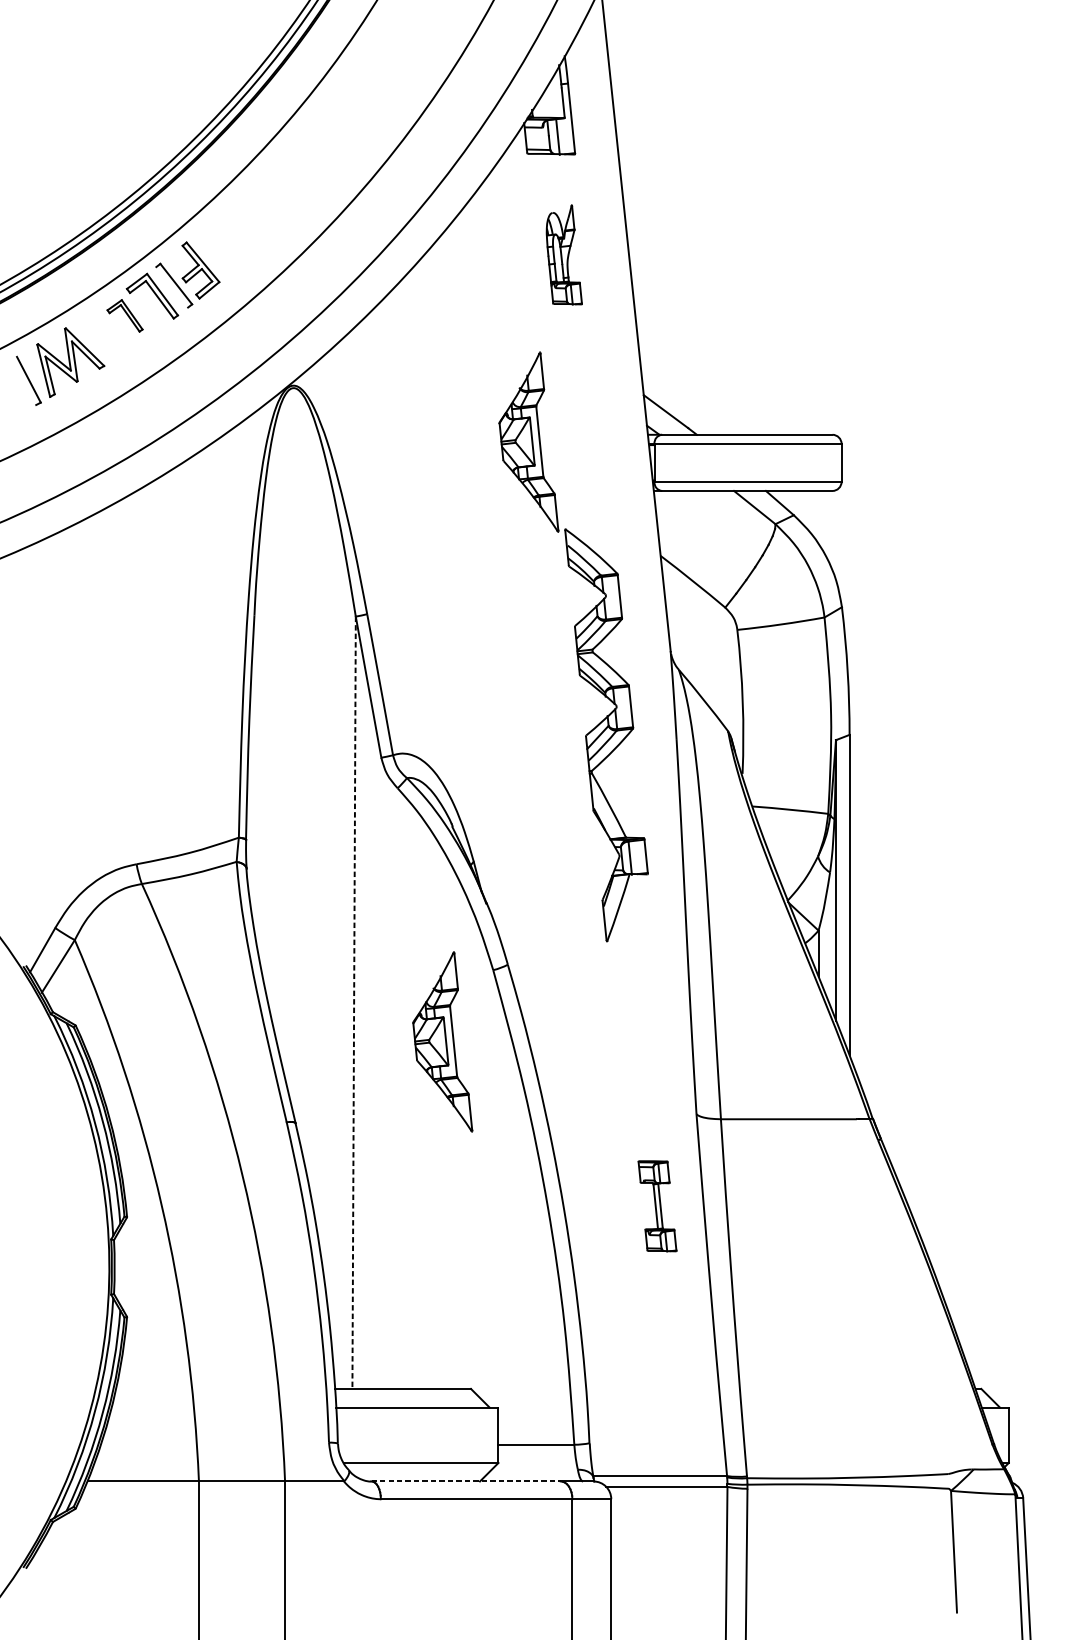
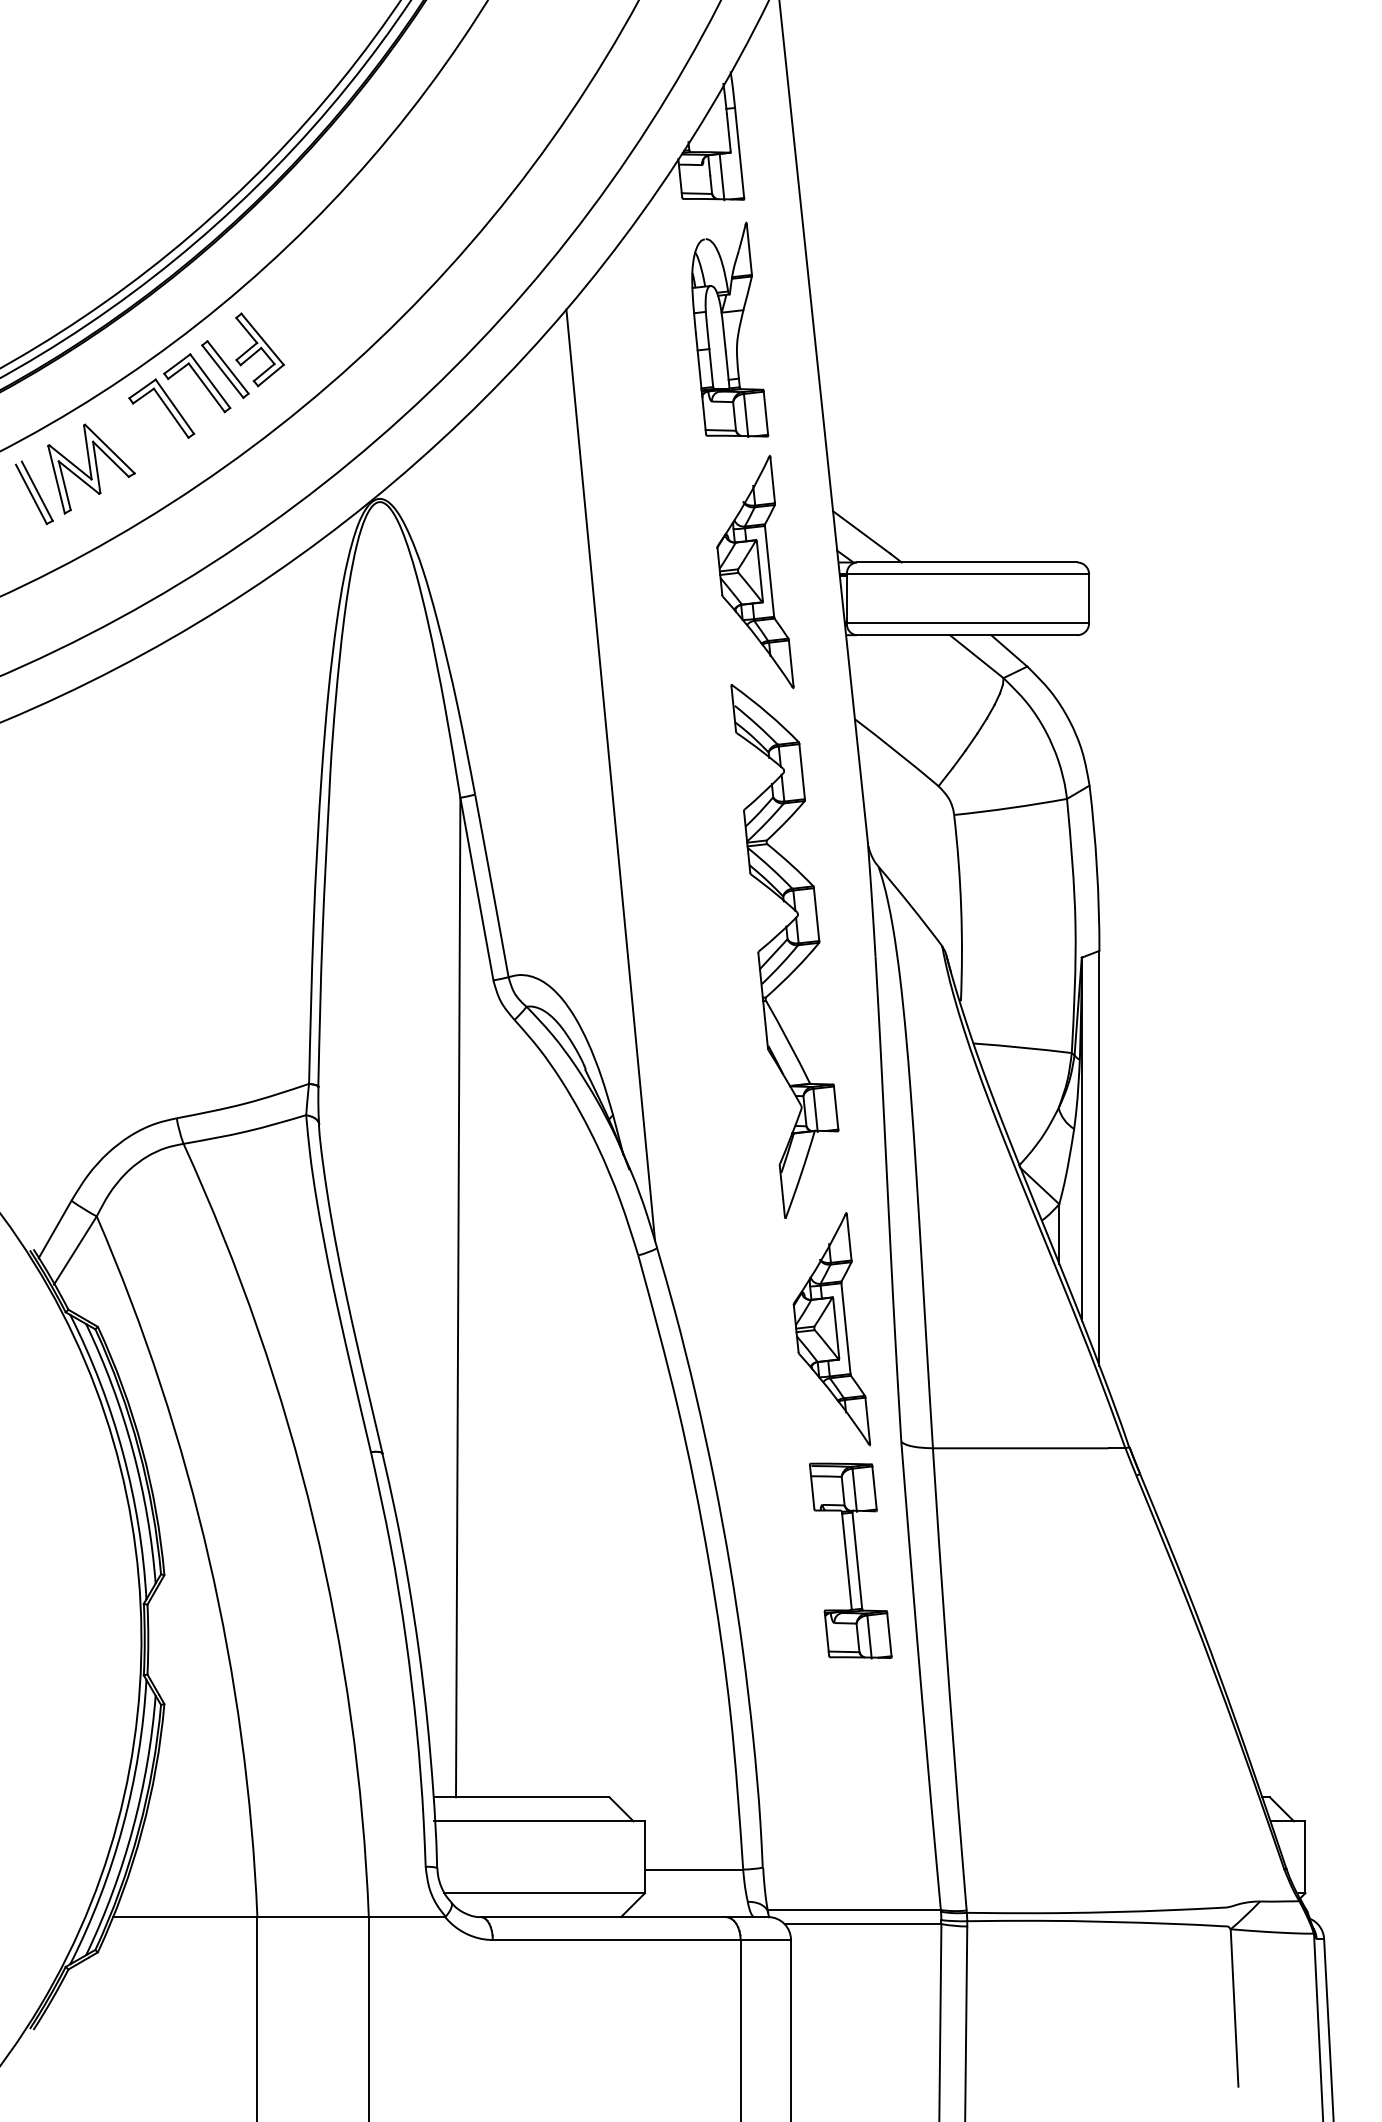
part: (564, 254) -> (730, 329), size x1.67
line: (171, 287) -> (222, 371), added
part: (124, 315) -> (161, 408), size x1.43
line: (24, 381) -> (31, 493), added
part: (528, 441) -> (755, 571), moved
line: (471, 599) -> (610, 775), added
line: (354, 1002) -> (458, 1297), dashed -> solid
part: (442, 1042) -> (831, 1329), moved
part: (657, 1205) -> (850, 1560), size x1.67
line: (466, 1481) -> (603, 1917), dashed -> solid

